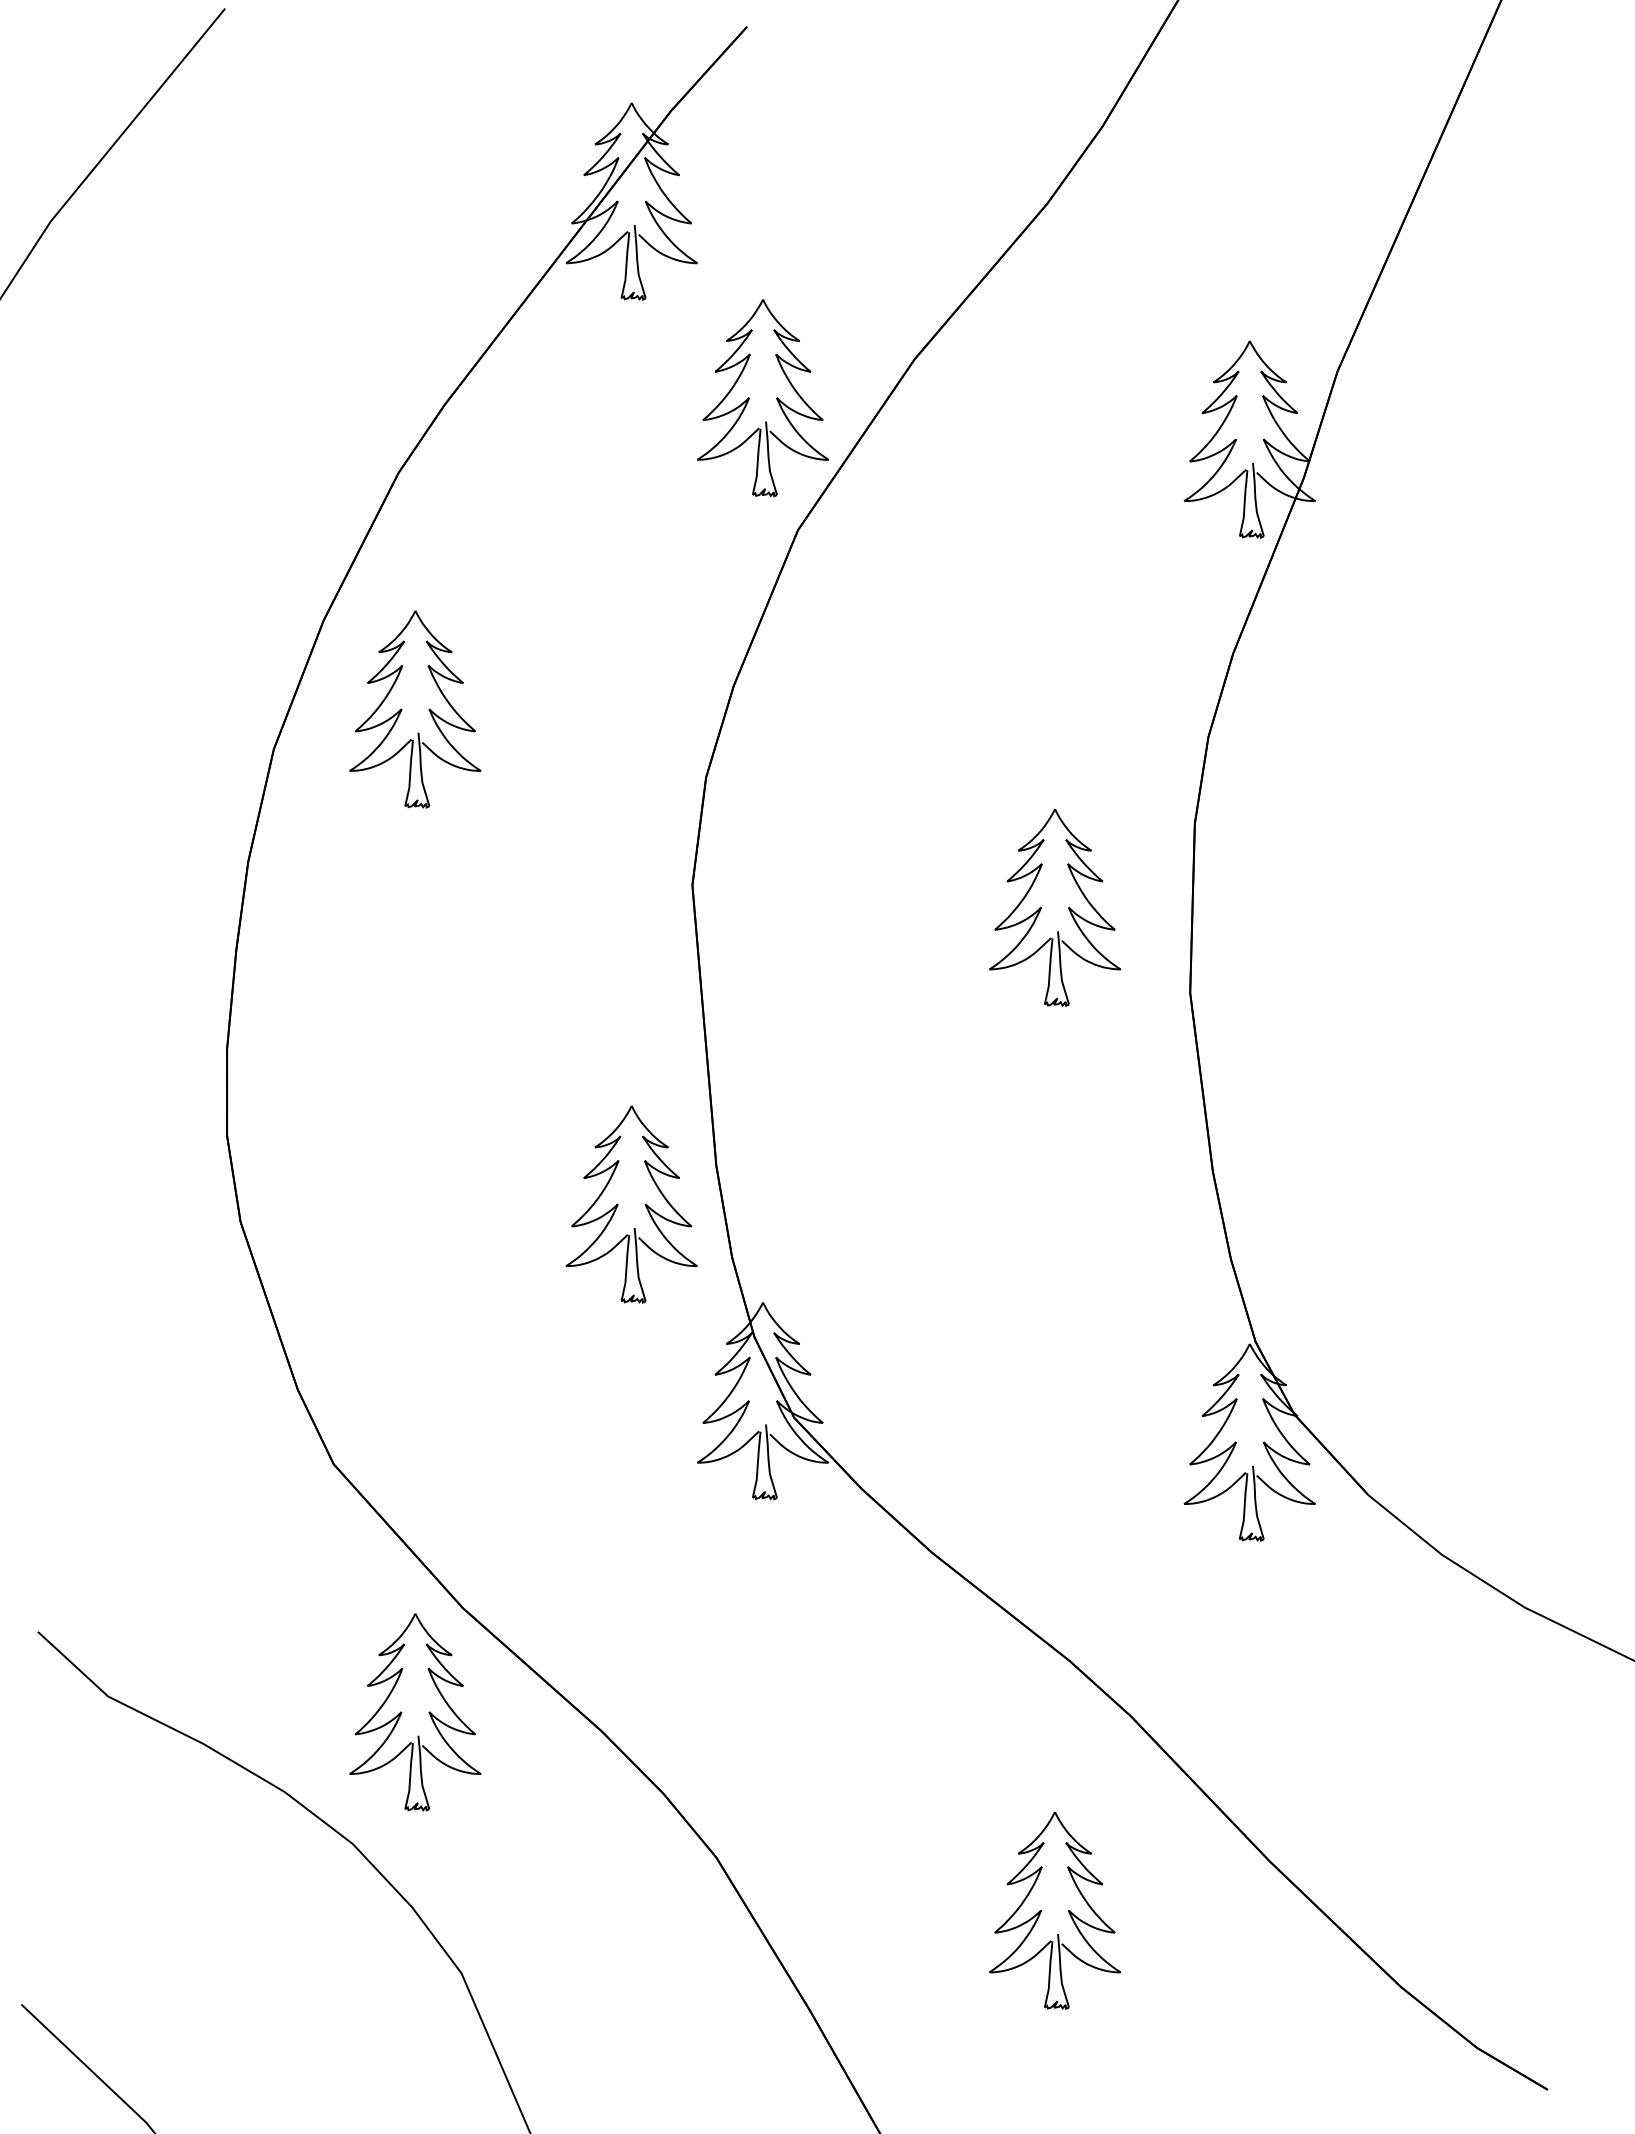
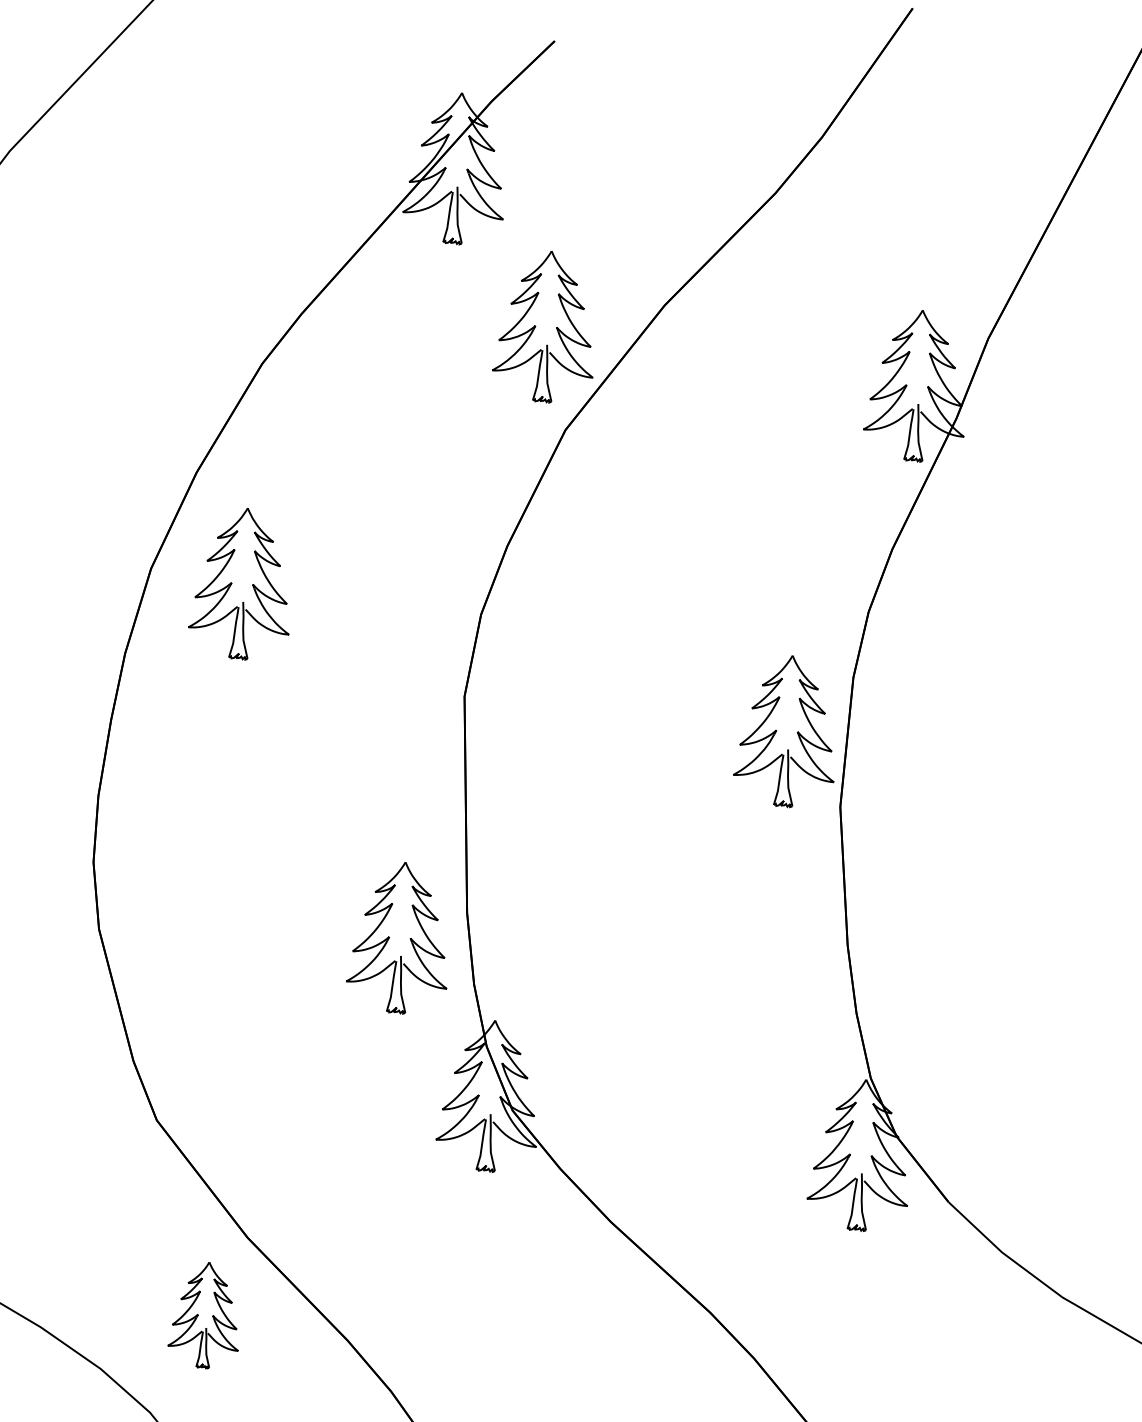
part: (402, 709) -> (232, 583), moved
part: (1041, 907) -> (776, 730), moved
part: (415, 1712) -> (205, 1315), size x0.7

